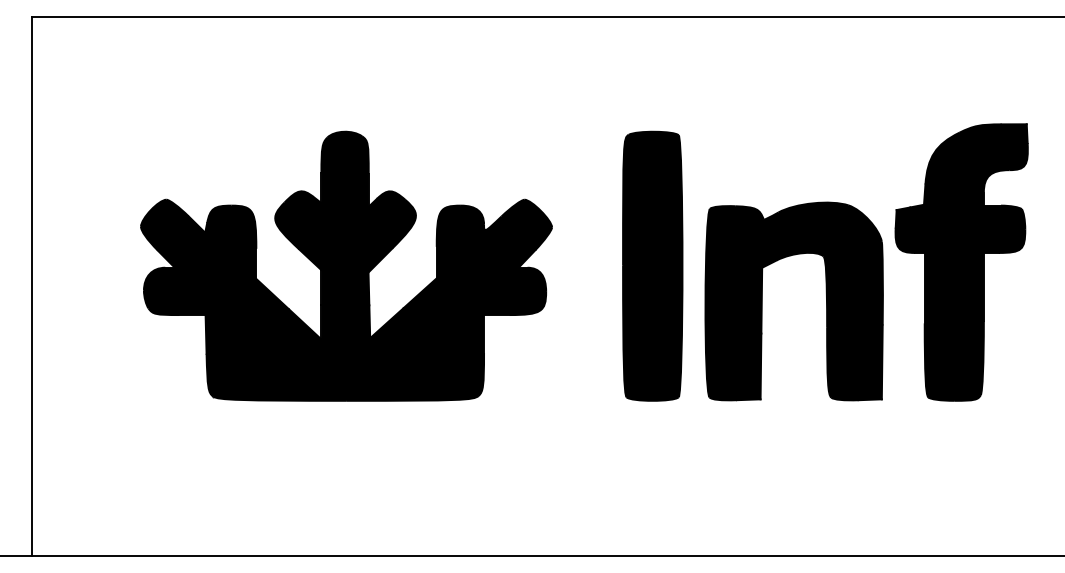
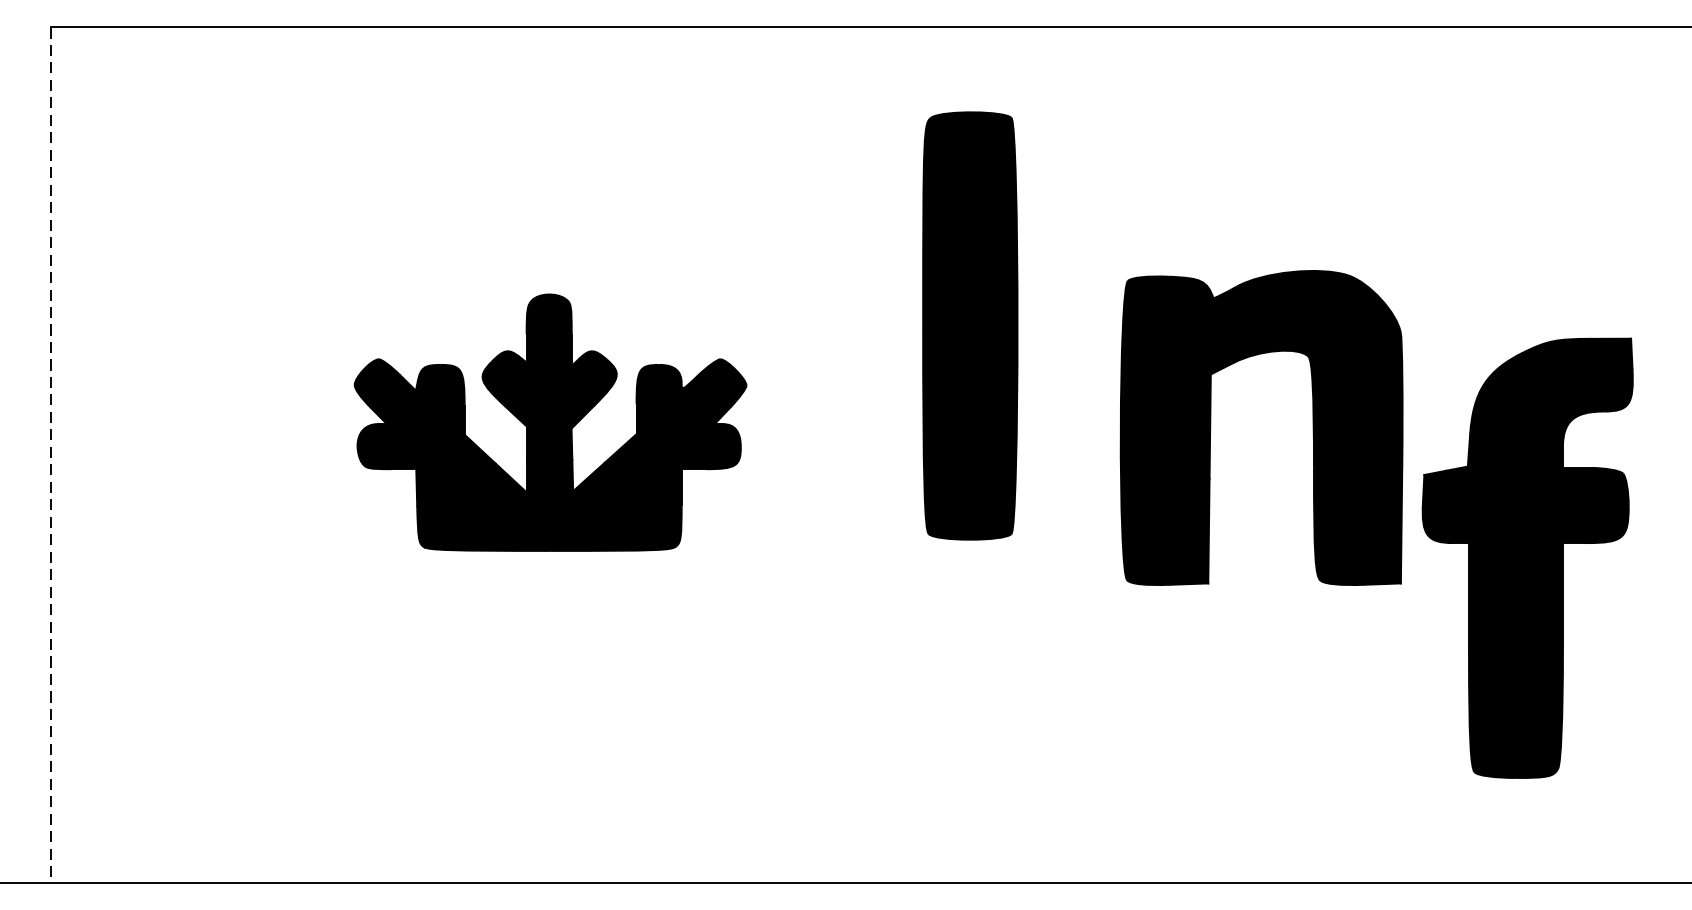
part: (961, 262) -> (1527, 558), moved
part: (346, 265) -> (550, 421), size x0.6
part: (652, 265) -> (969, 324), moved
line: (31, 287) -> (50, 456), solid -> dashed
part: (762, 301) -> (1211, 427), moved

